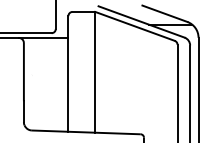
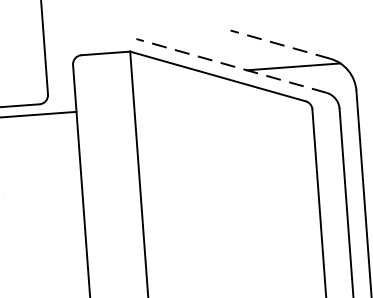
line: (164, 13) -> (279, 44), solid -> dashed
line: (141, 21) -> (231, 64), solid -> dashed

